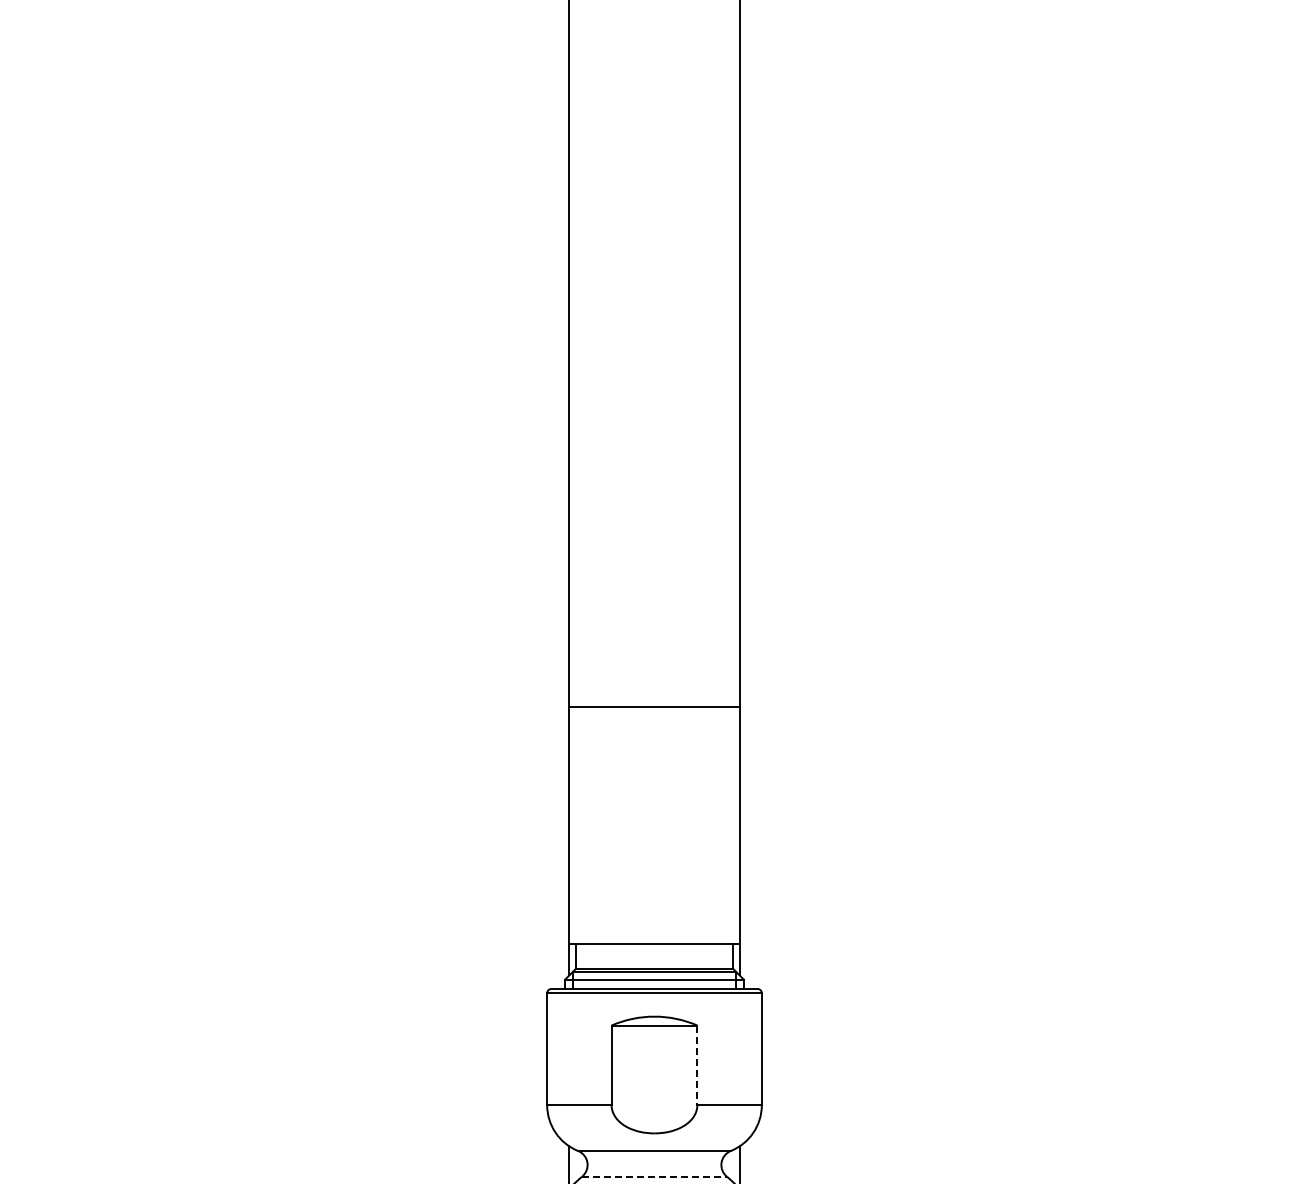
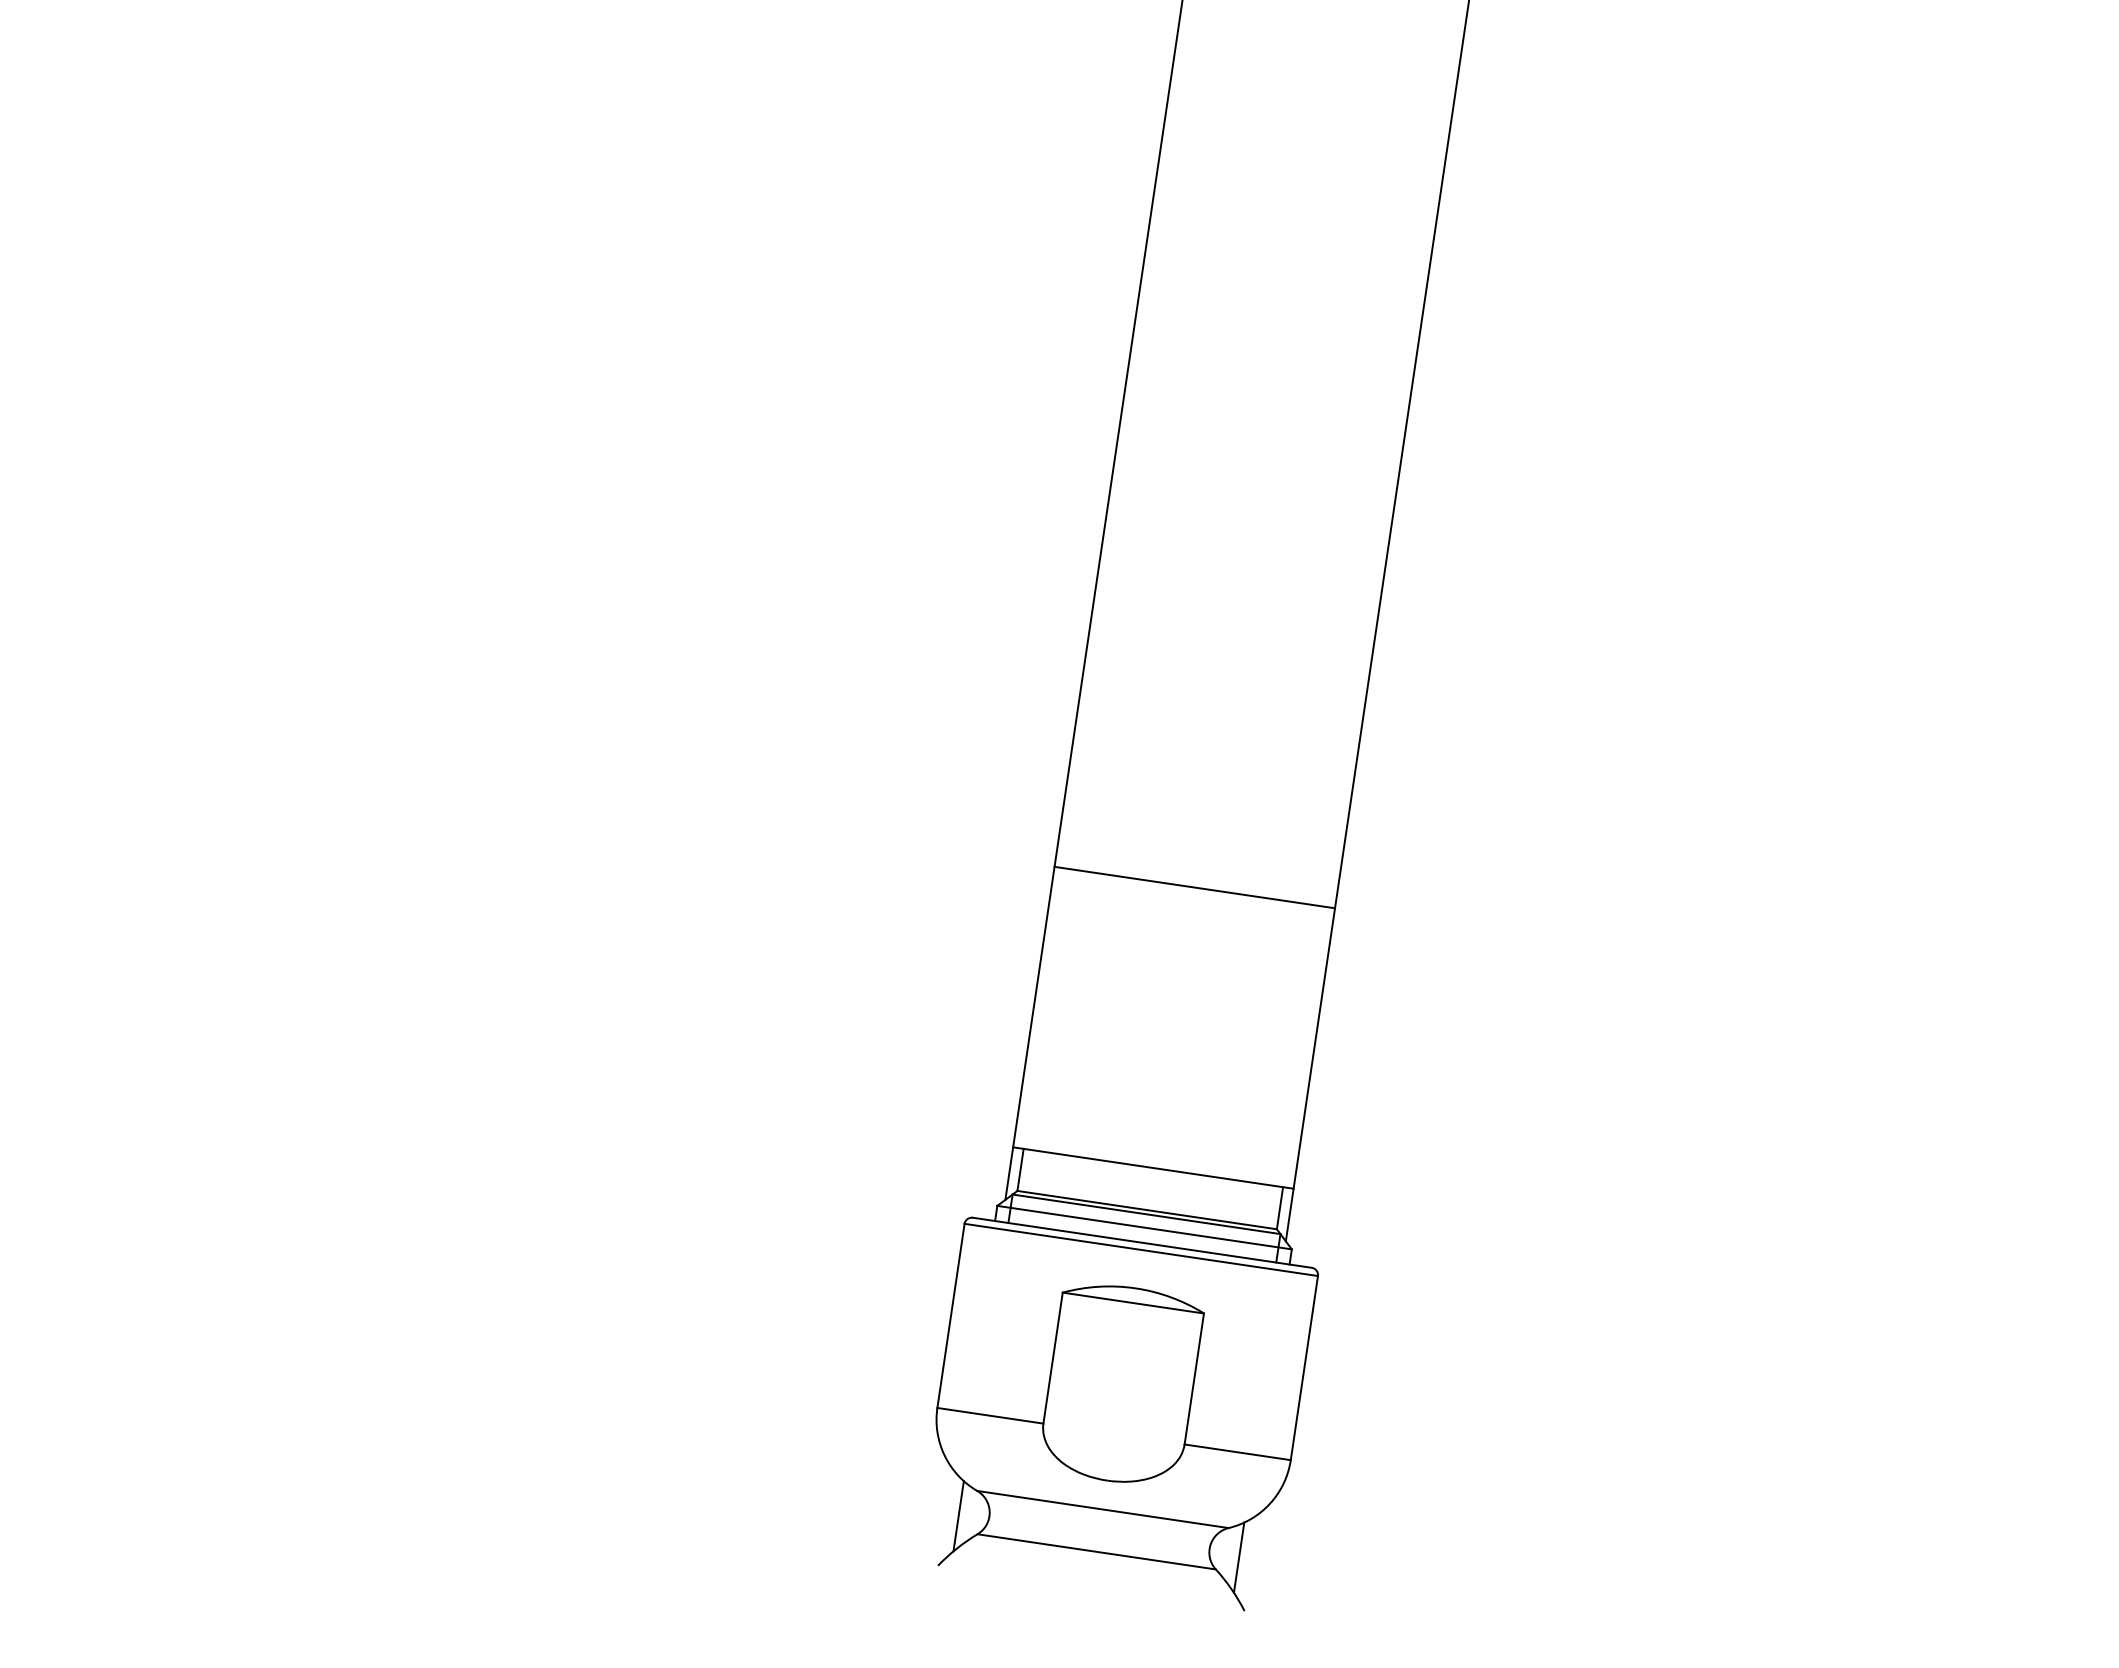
line: (654, 707) -> (1194, 888), moved
line: (697, 1065) -> (1194, 1379), dashed -> solid
line: (655, 1176) -> (1098, 1551), dashed -> solid

